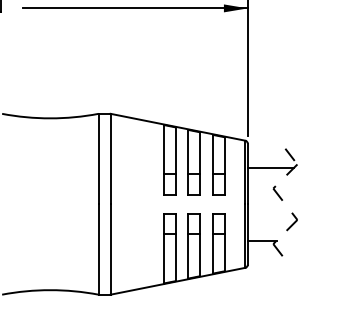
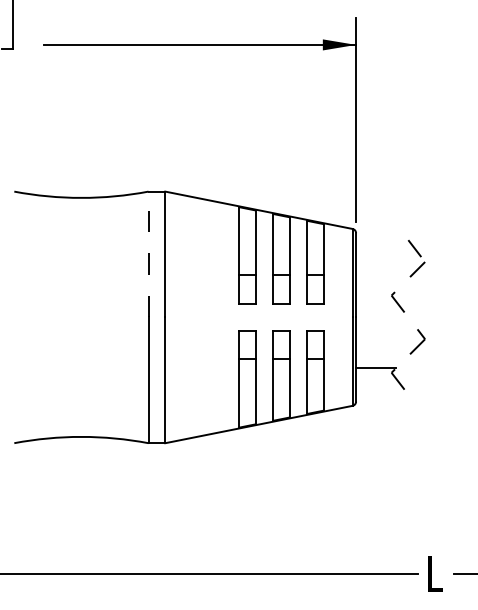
line: (98, 159) -> (148, 254), solid -> dashed
line: (271, 167) -> (388, 266), removed

